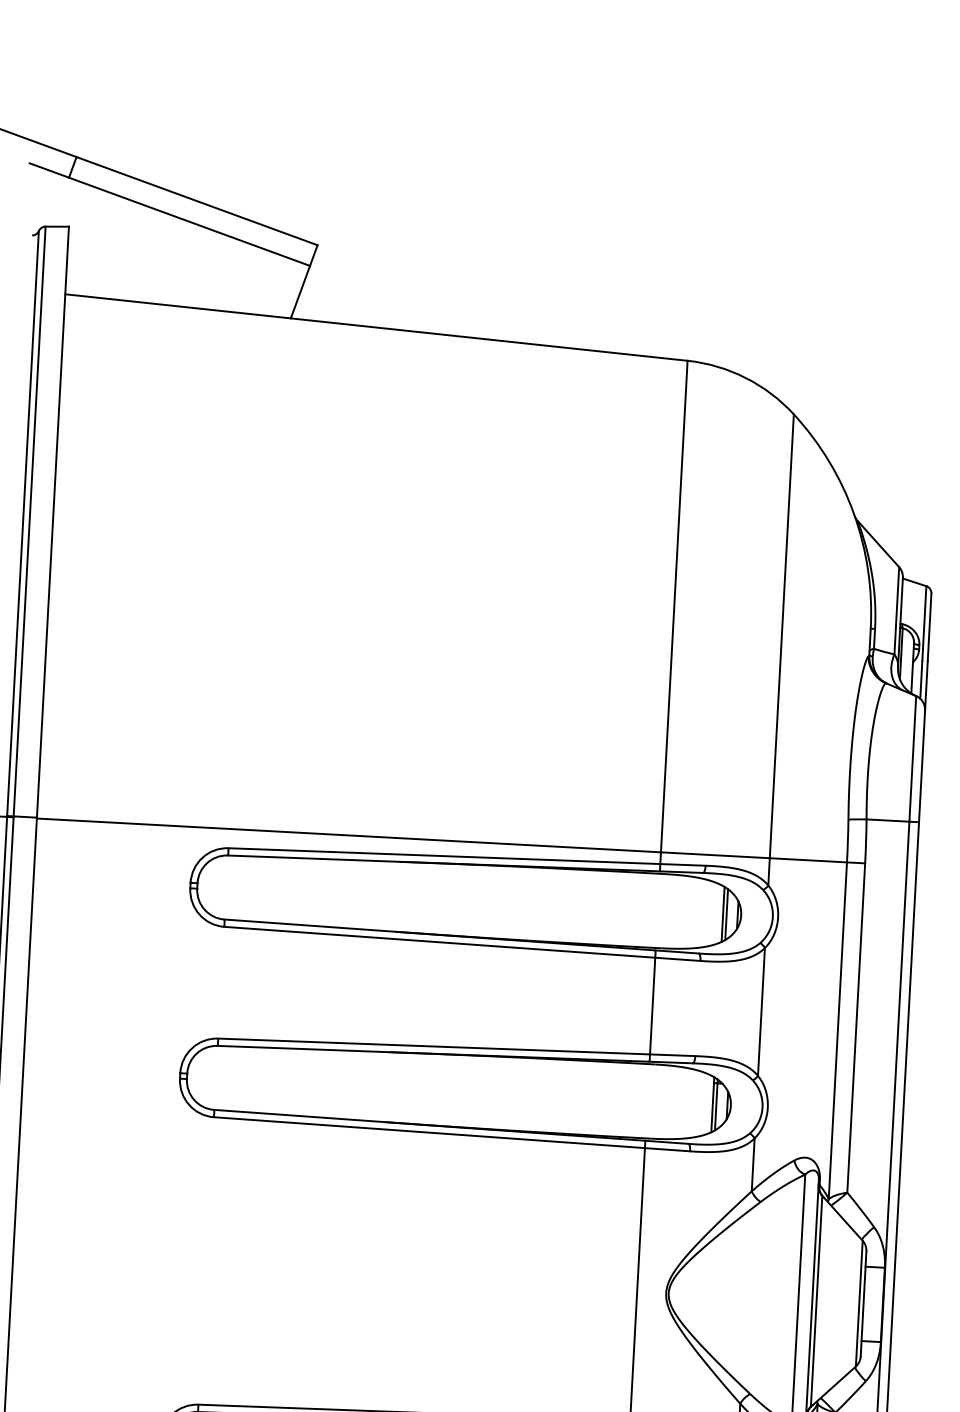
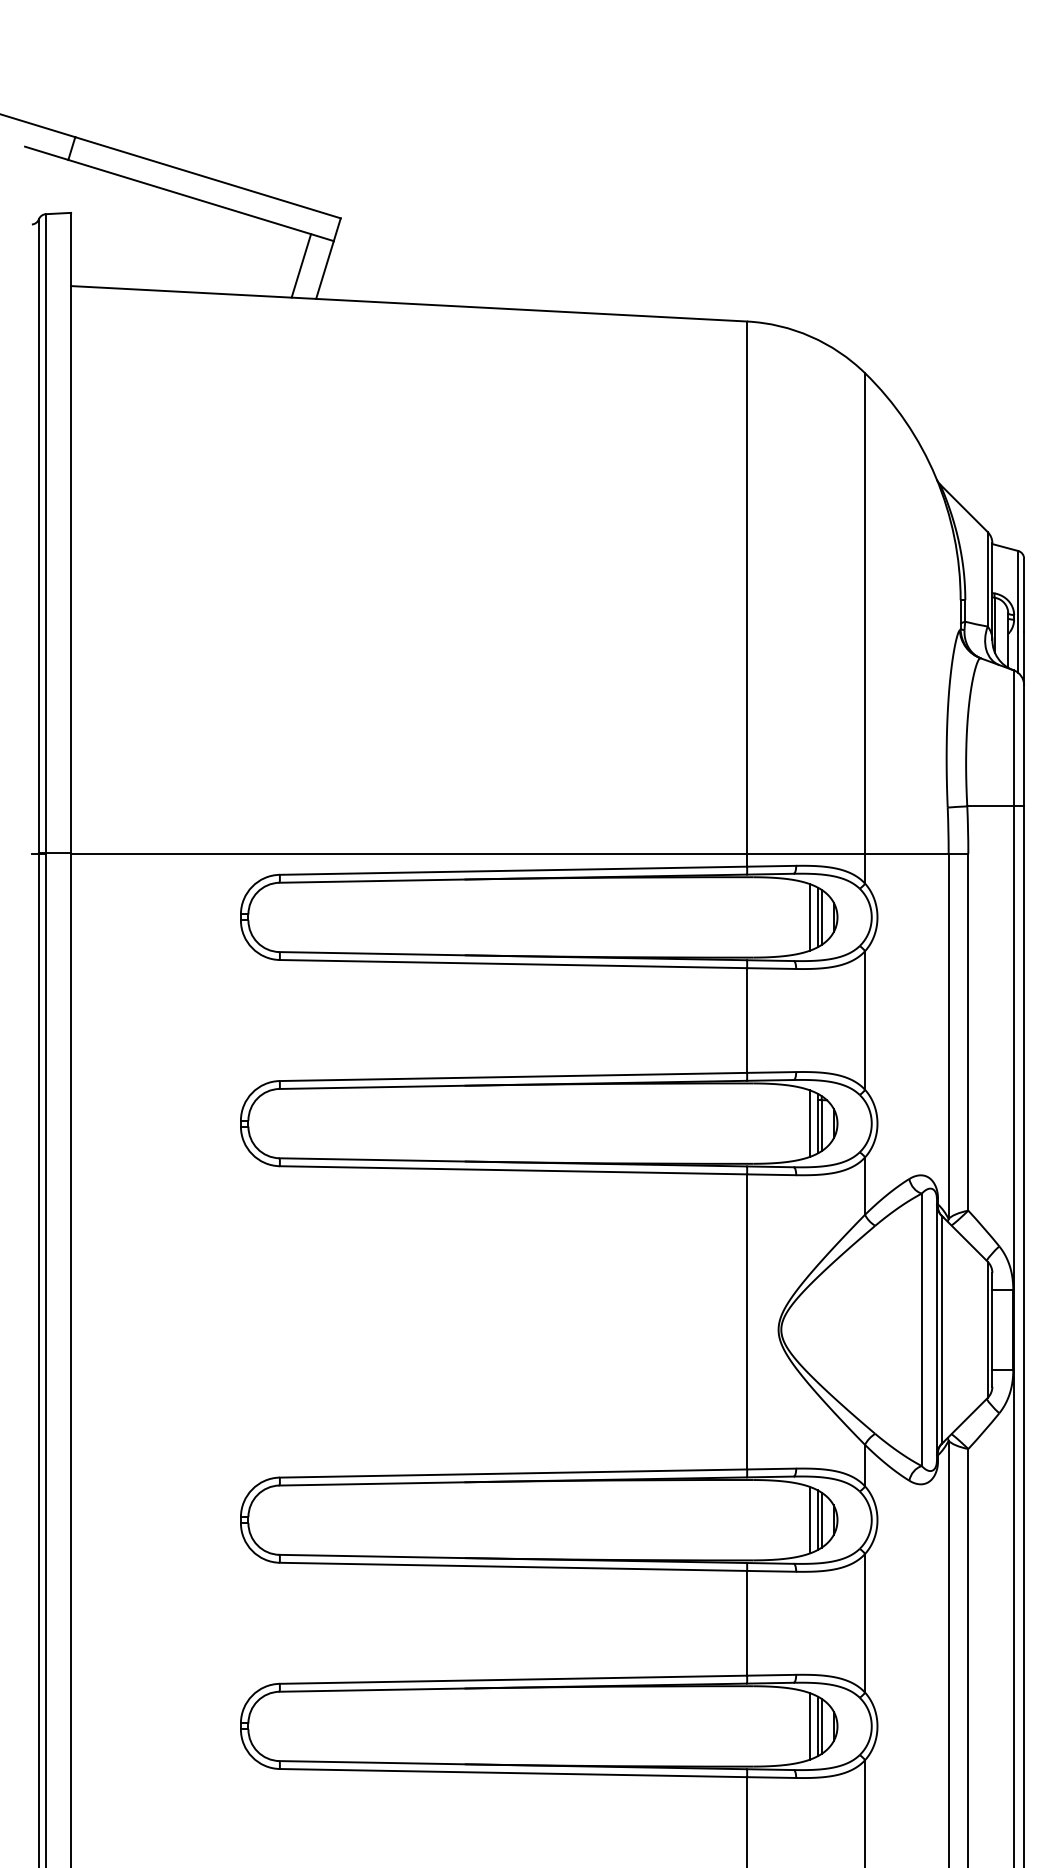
line: (278, 286) -> (301, 265), added
line: (716, 914) -> (810, 917), added
line: (705, 1104) -> (810, 1123), added

